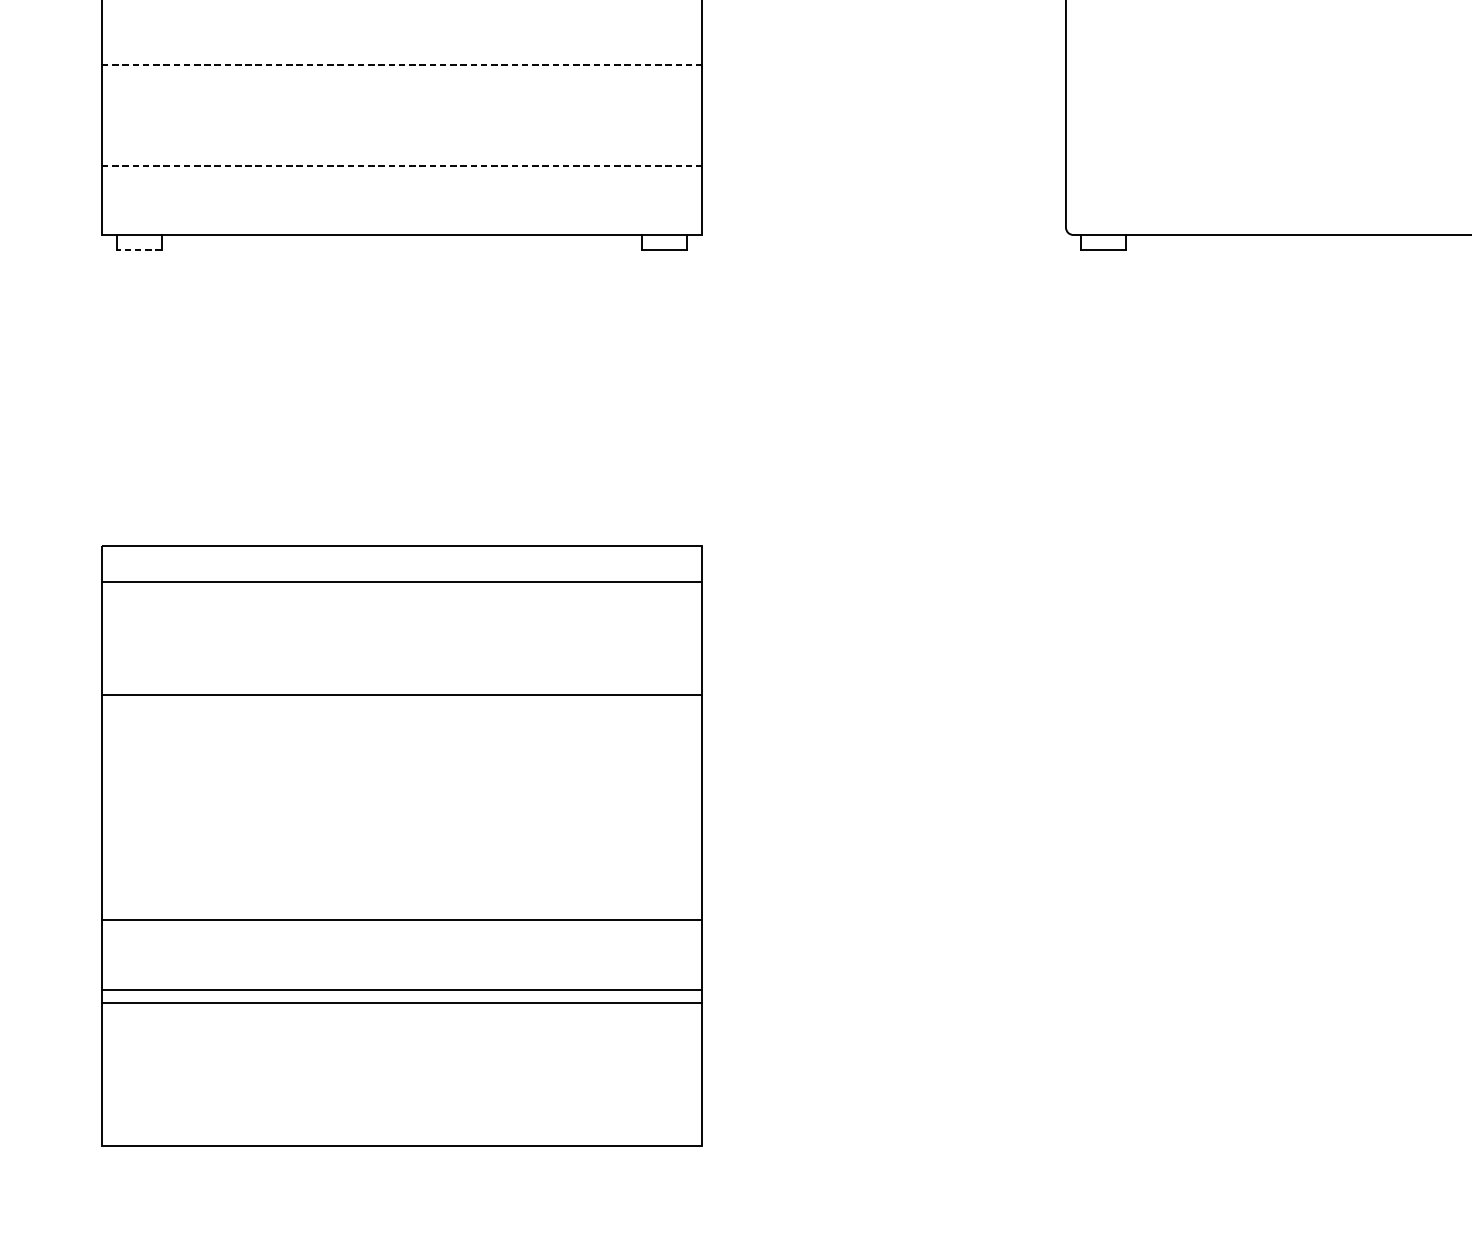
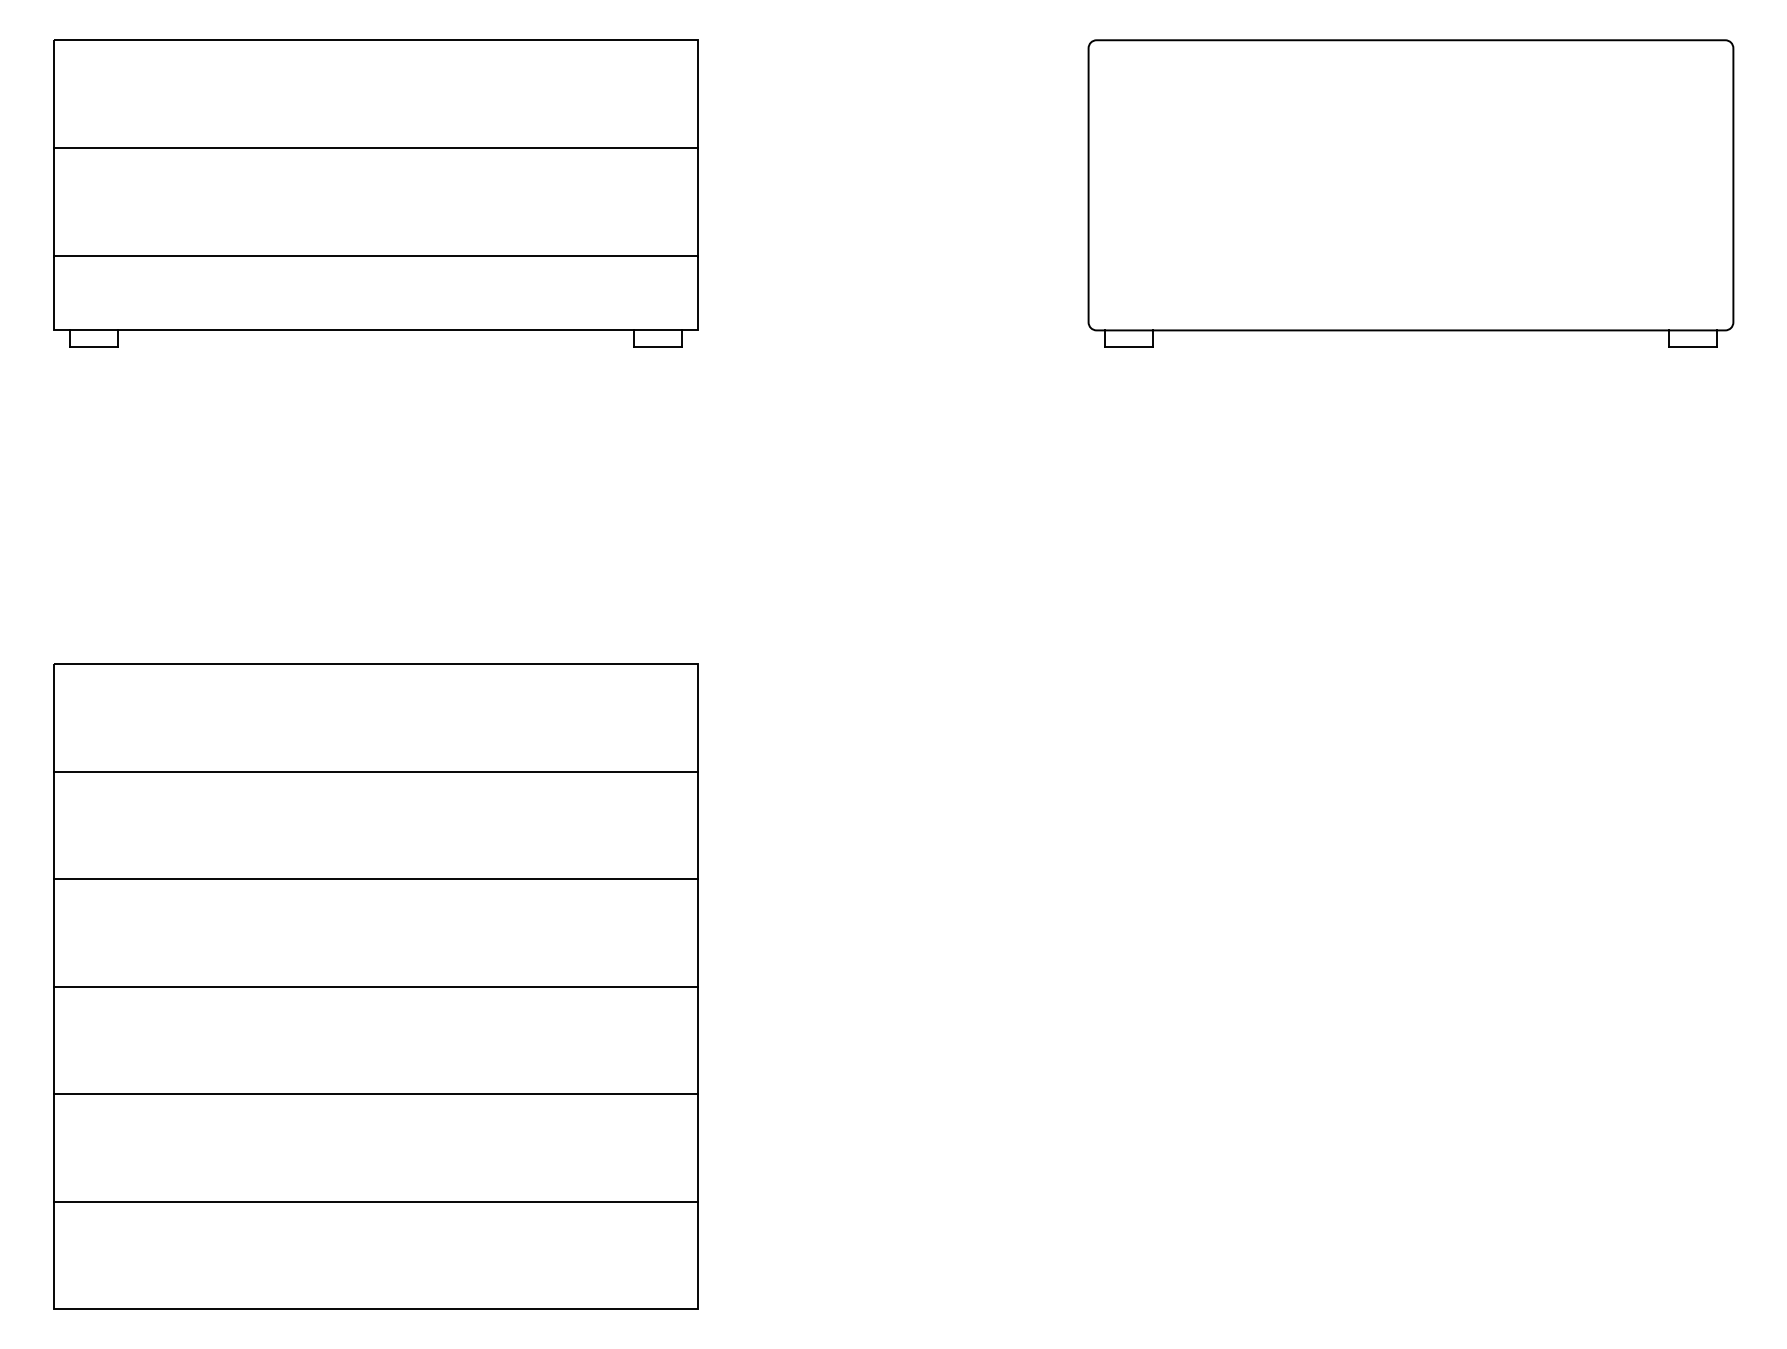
line: (402, 65) -> (376, 148), dashed -> solid
line: (402, 166) -> (376, 256), dashed -> solid
line: (138, 249) -> (93, 346), dashed -> solid
line: (401, 581) -> (375, 771), moved
line: (401, 695) -> (375, 879), moved
line: (401, 919) -> (375, 986), moved
line: (401, 990) -> (375, 1094), moved
line: (401, 1002) -> (375, 1201), moved

